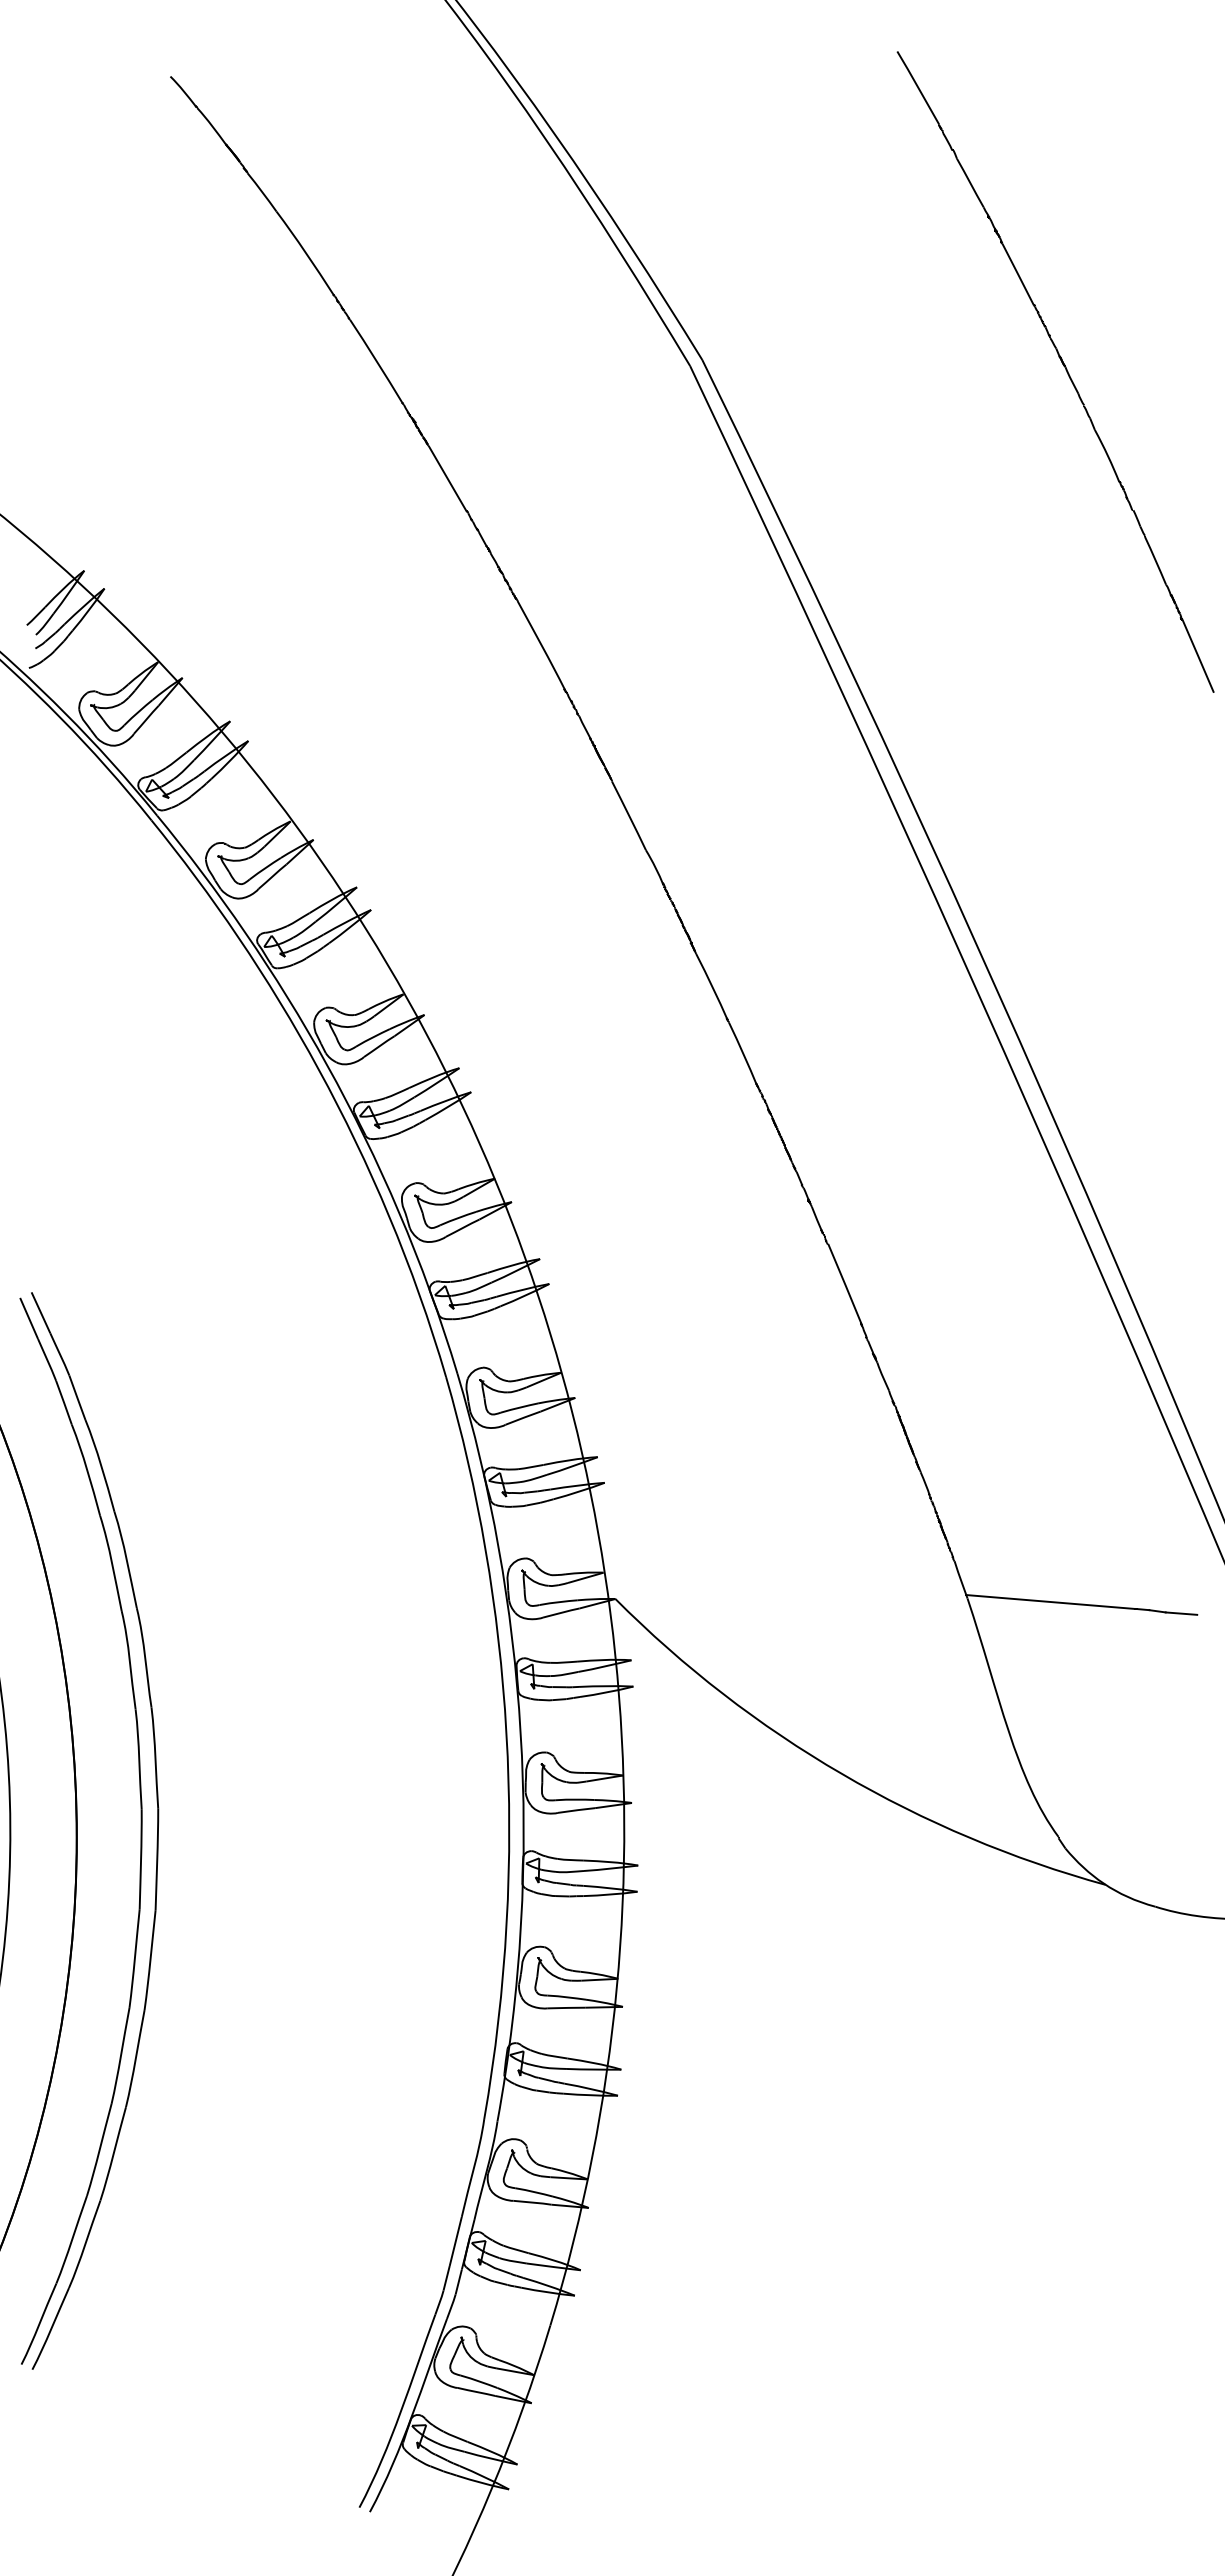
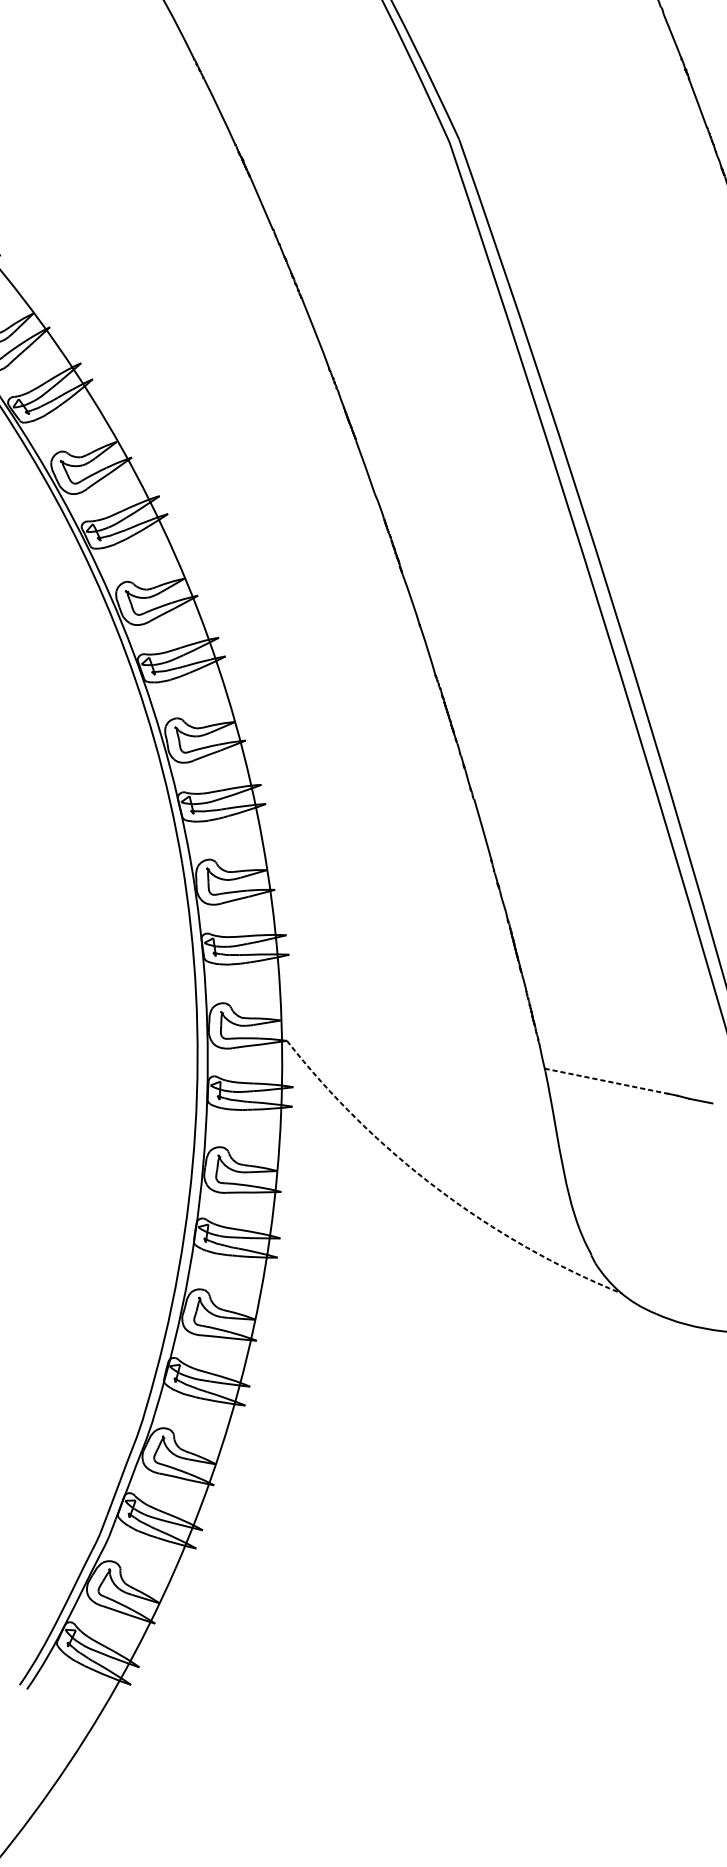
line: (1050, 1602) -> (605, 1081), solid -> dashed
arc: (841, 1773) -> (437, 1188), solid -> dashed

